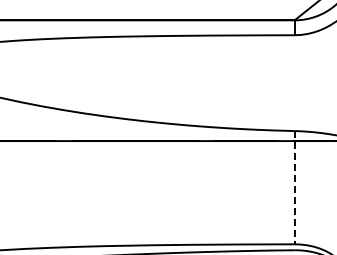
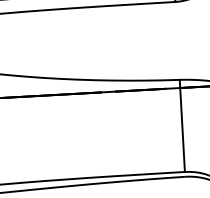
line: (294, 187) -> (182, 125), dashed -> solid

